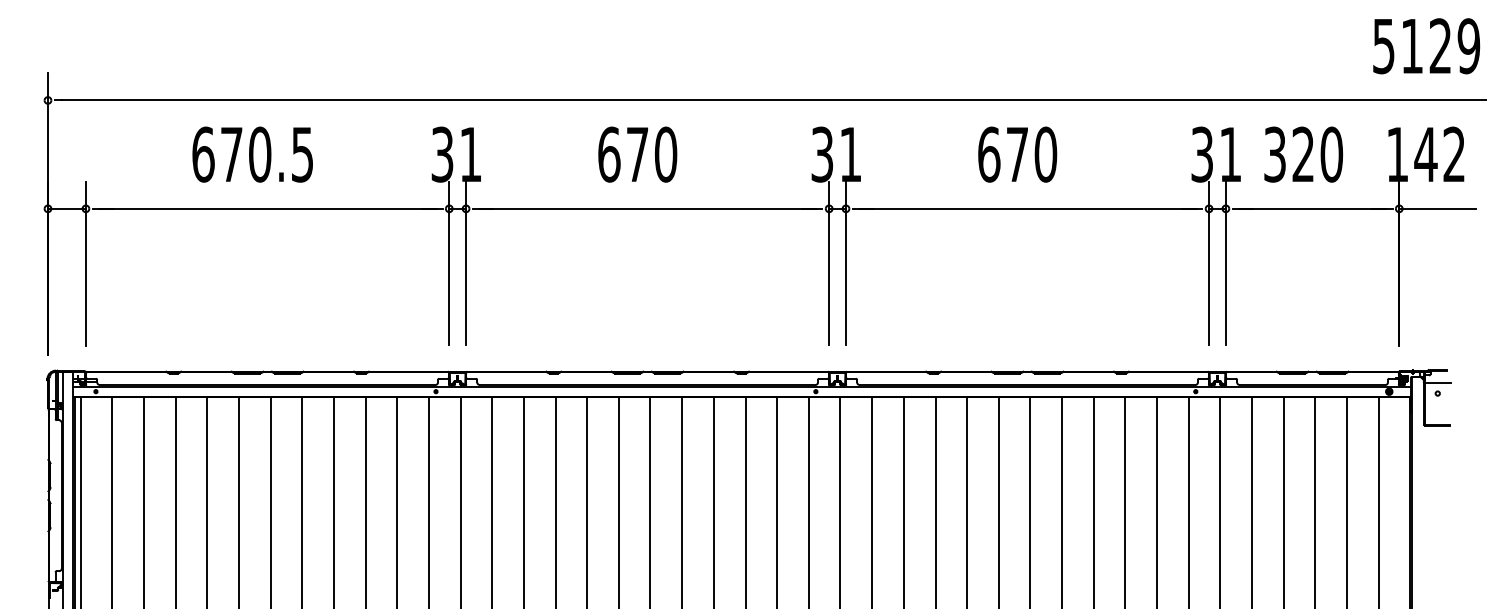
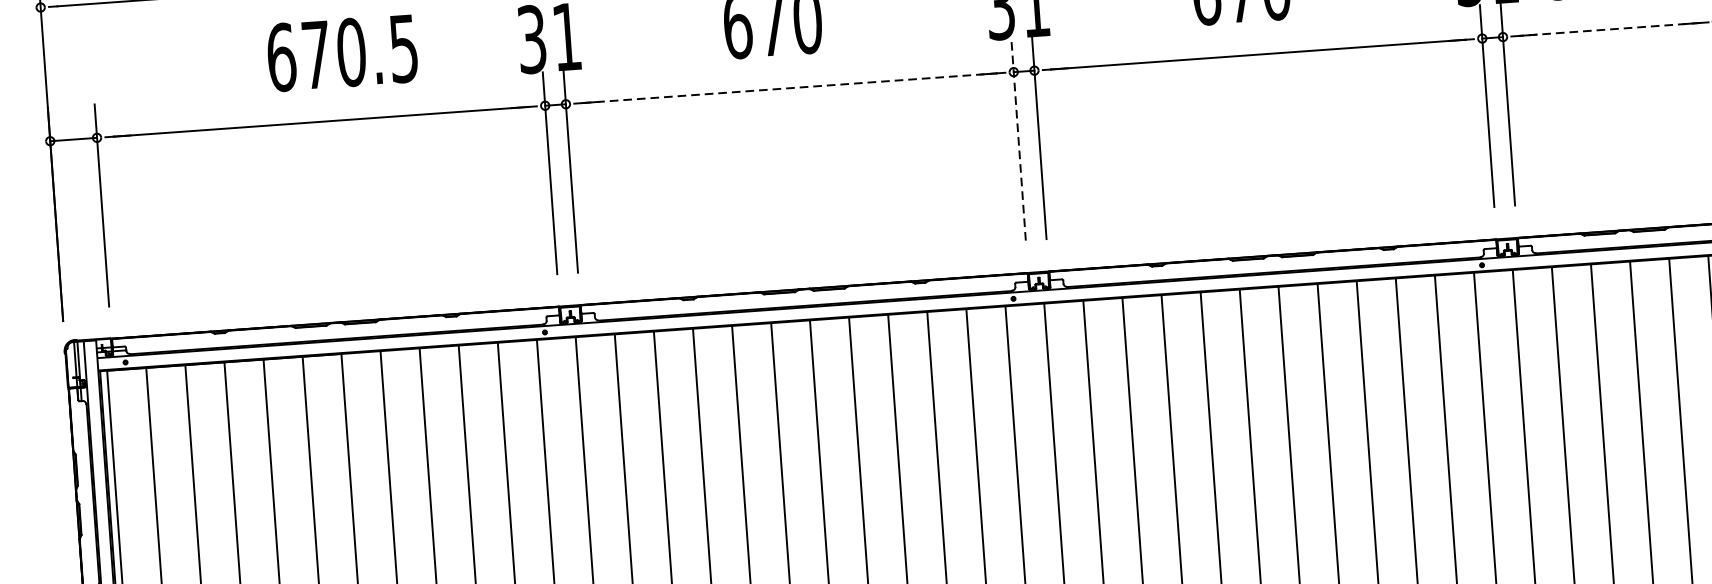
text: (252, 154) -> (342, 52), moved
line: (647, 208) -> (789, 87), solid -> dashed
line: (1312, 208) -> (1609, 29), solid -> dashed
line: (829, 263) -> (1018, 139), solid -> dashed

